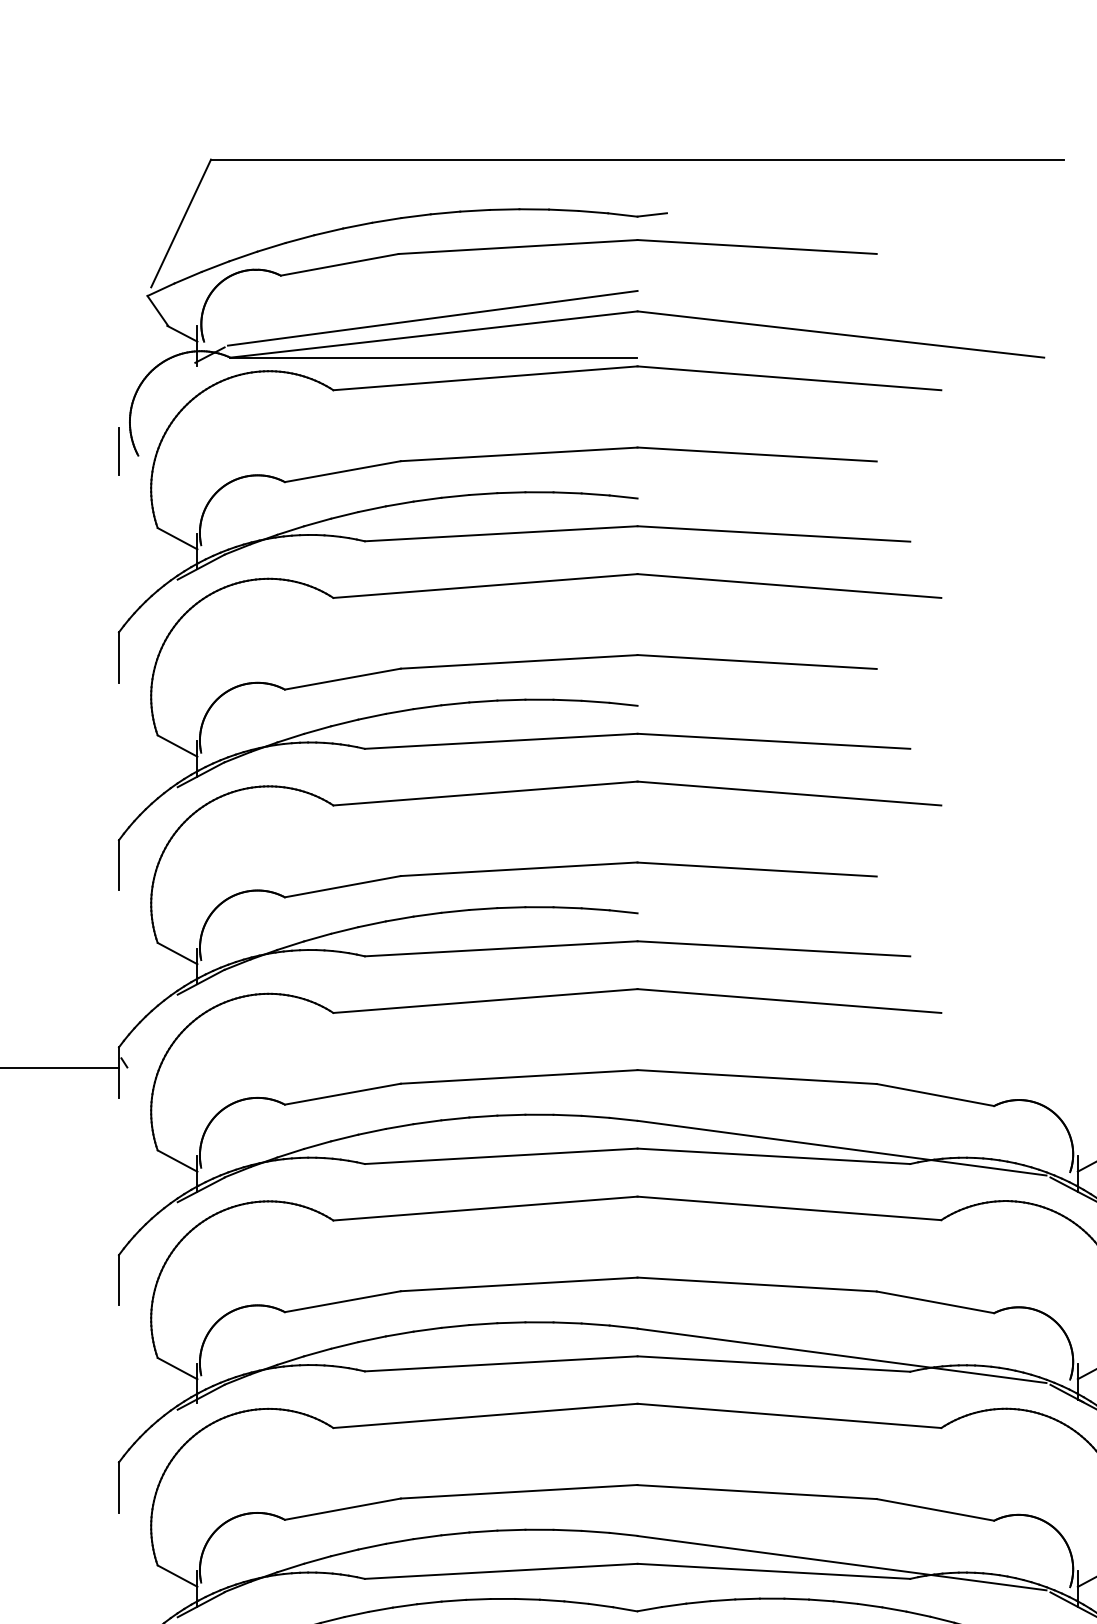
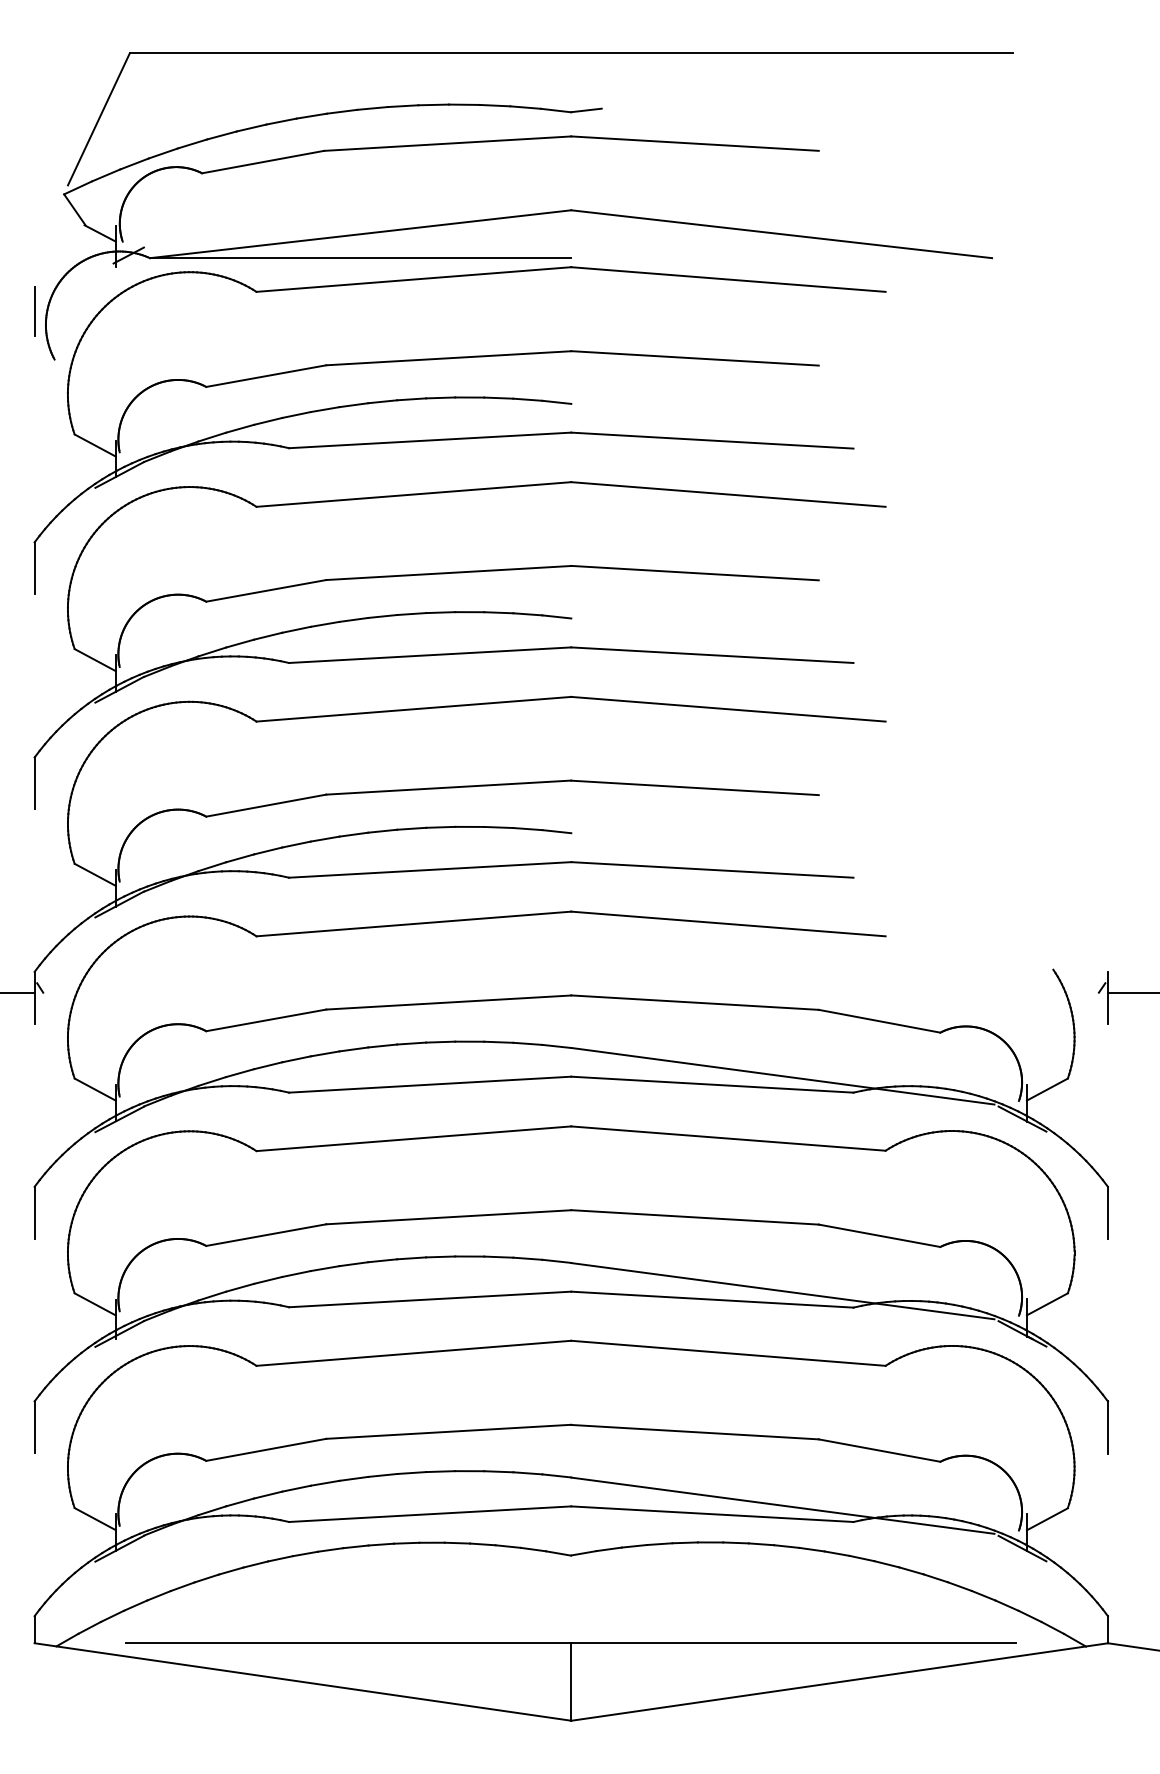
line: (432, 318) -> (359, 217), removed
line: (118, 451) -> (34, 311), moved

